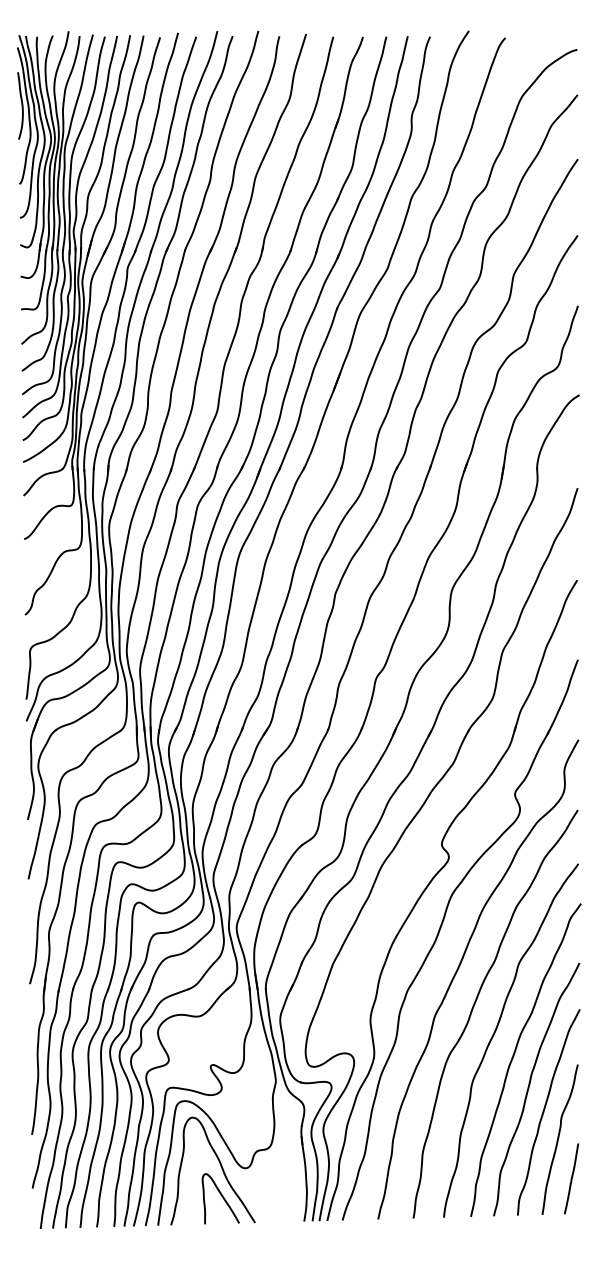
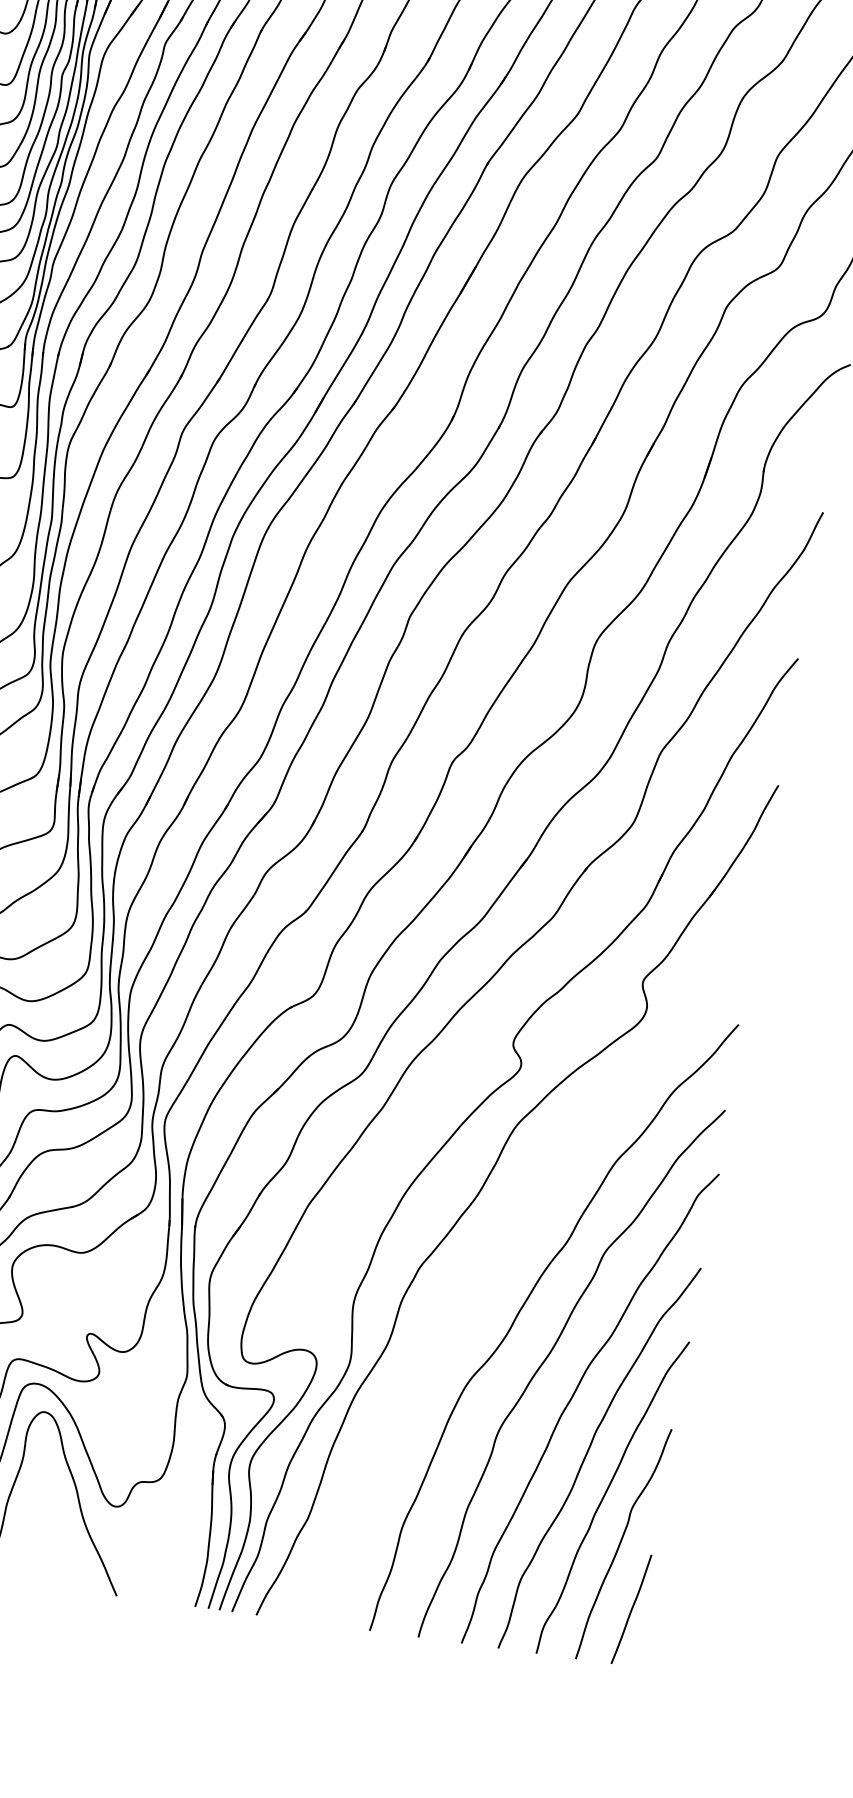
curve: (458, 970) -> (506, 1248), removed
curve: (222, 1198) -> (71, 1548), removed

